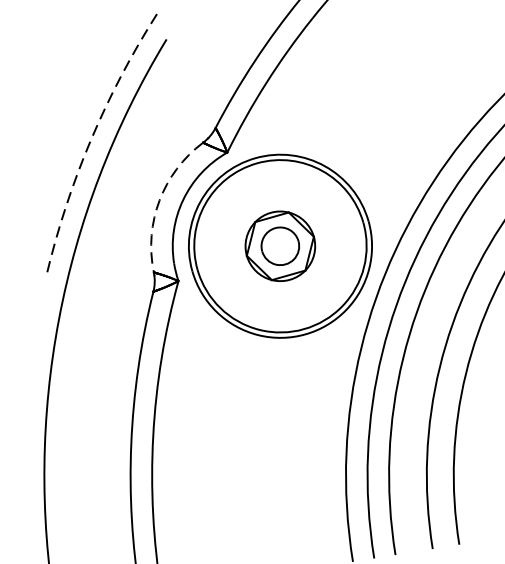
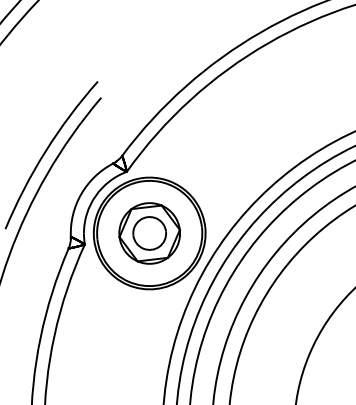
arc: (90, 141) -> (45, 151), dashed -> solid
arc: (159, 201) -> (81, 194), dashed -> solid
part: (280, 246) -> (149, 233), size x1.43

